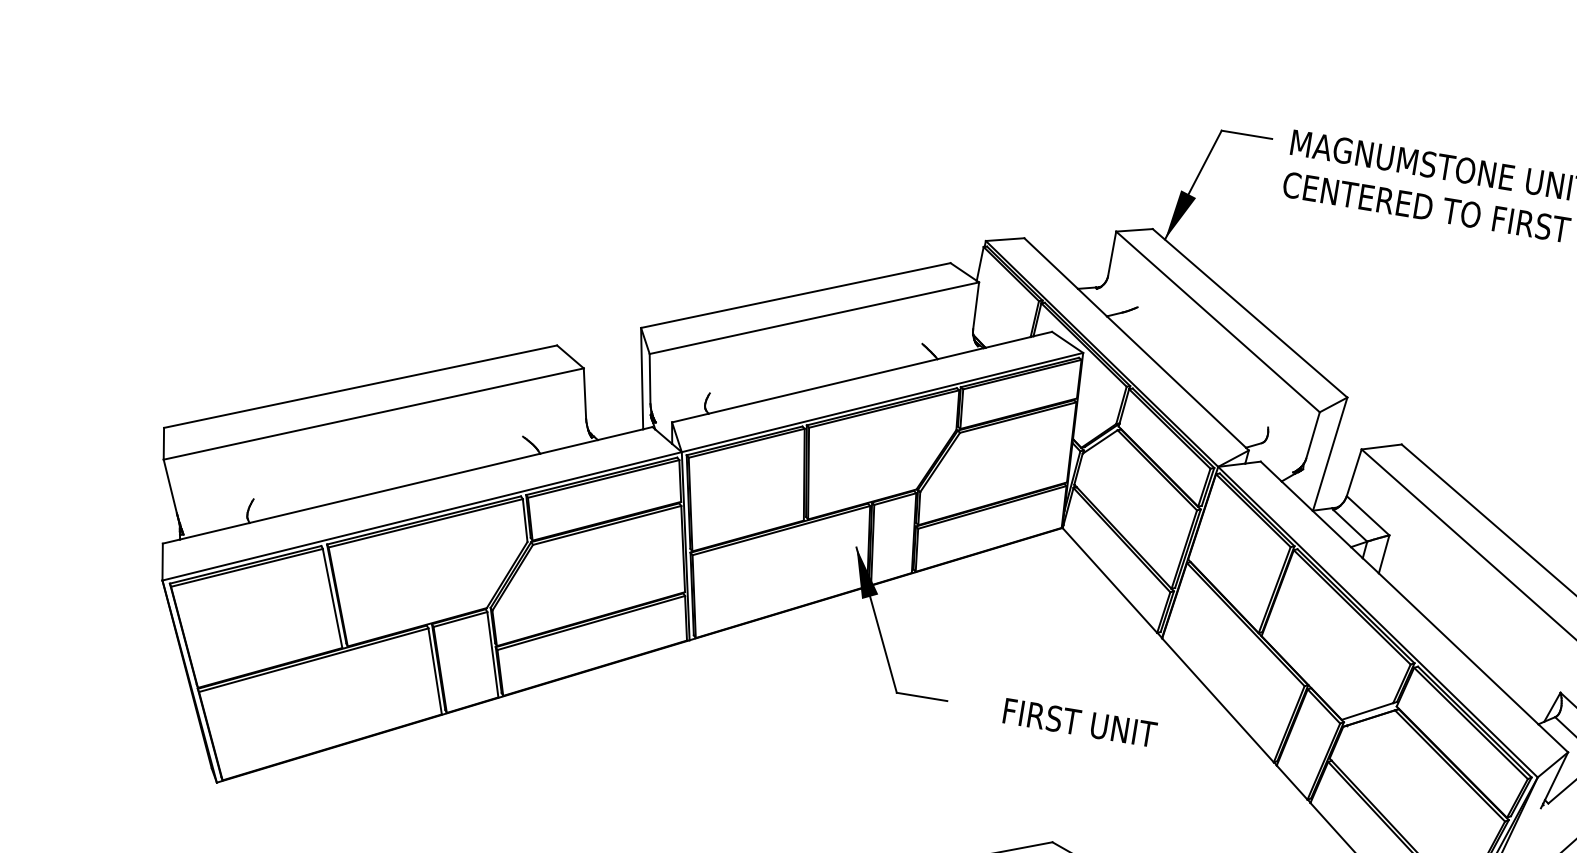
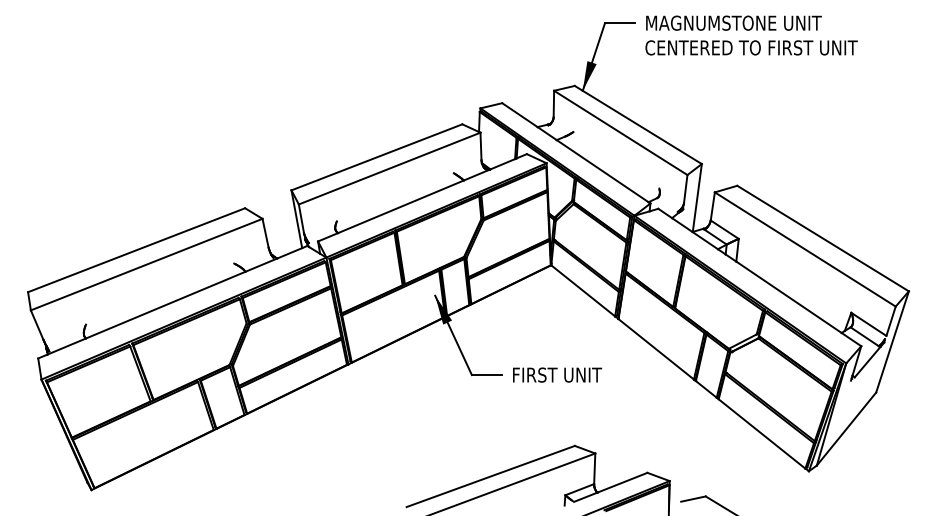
text: (1080, 721) -> (557, 374), moved

